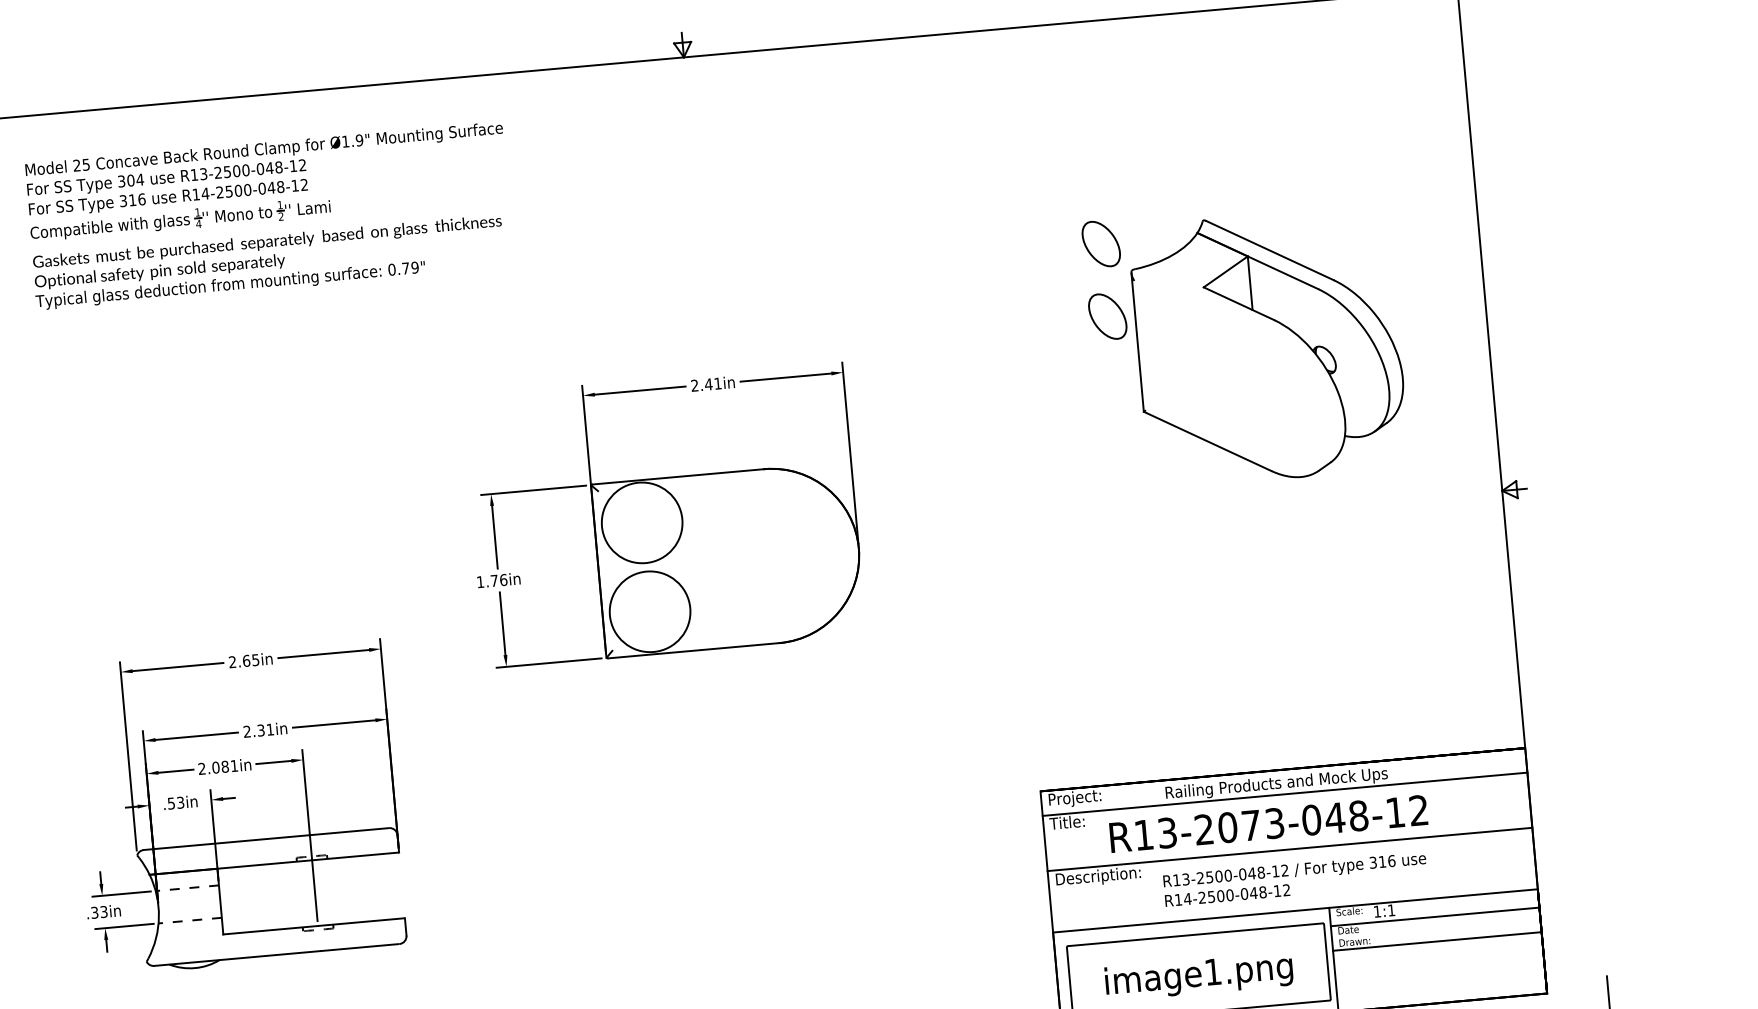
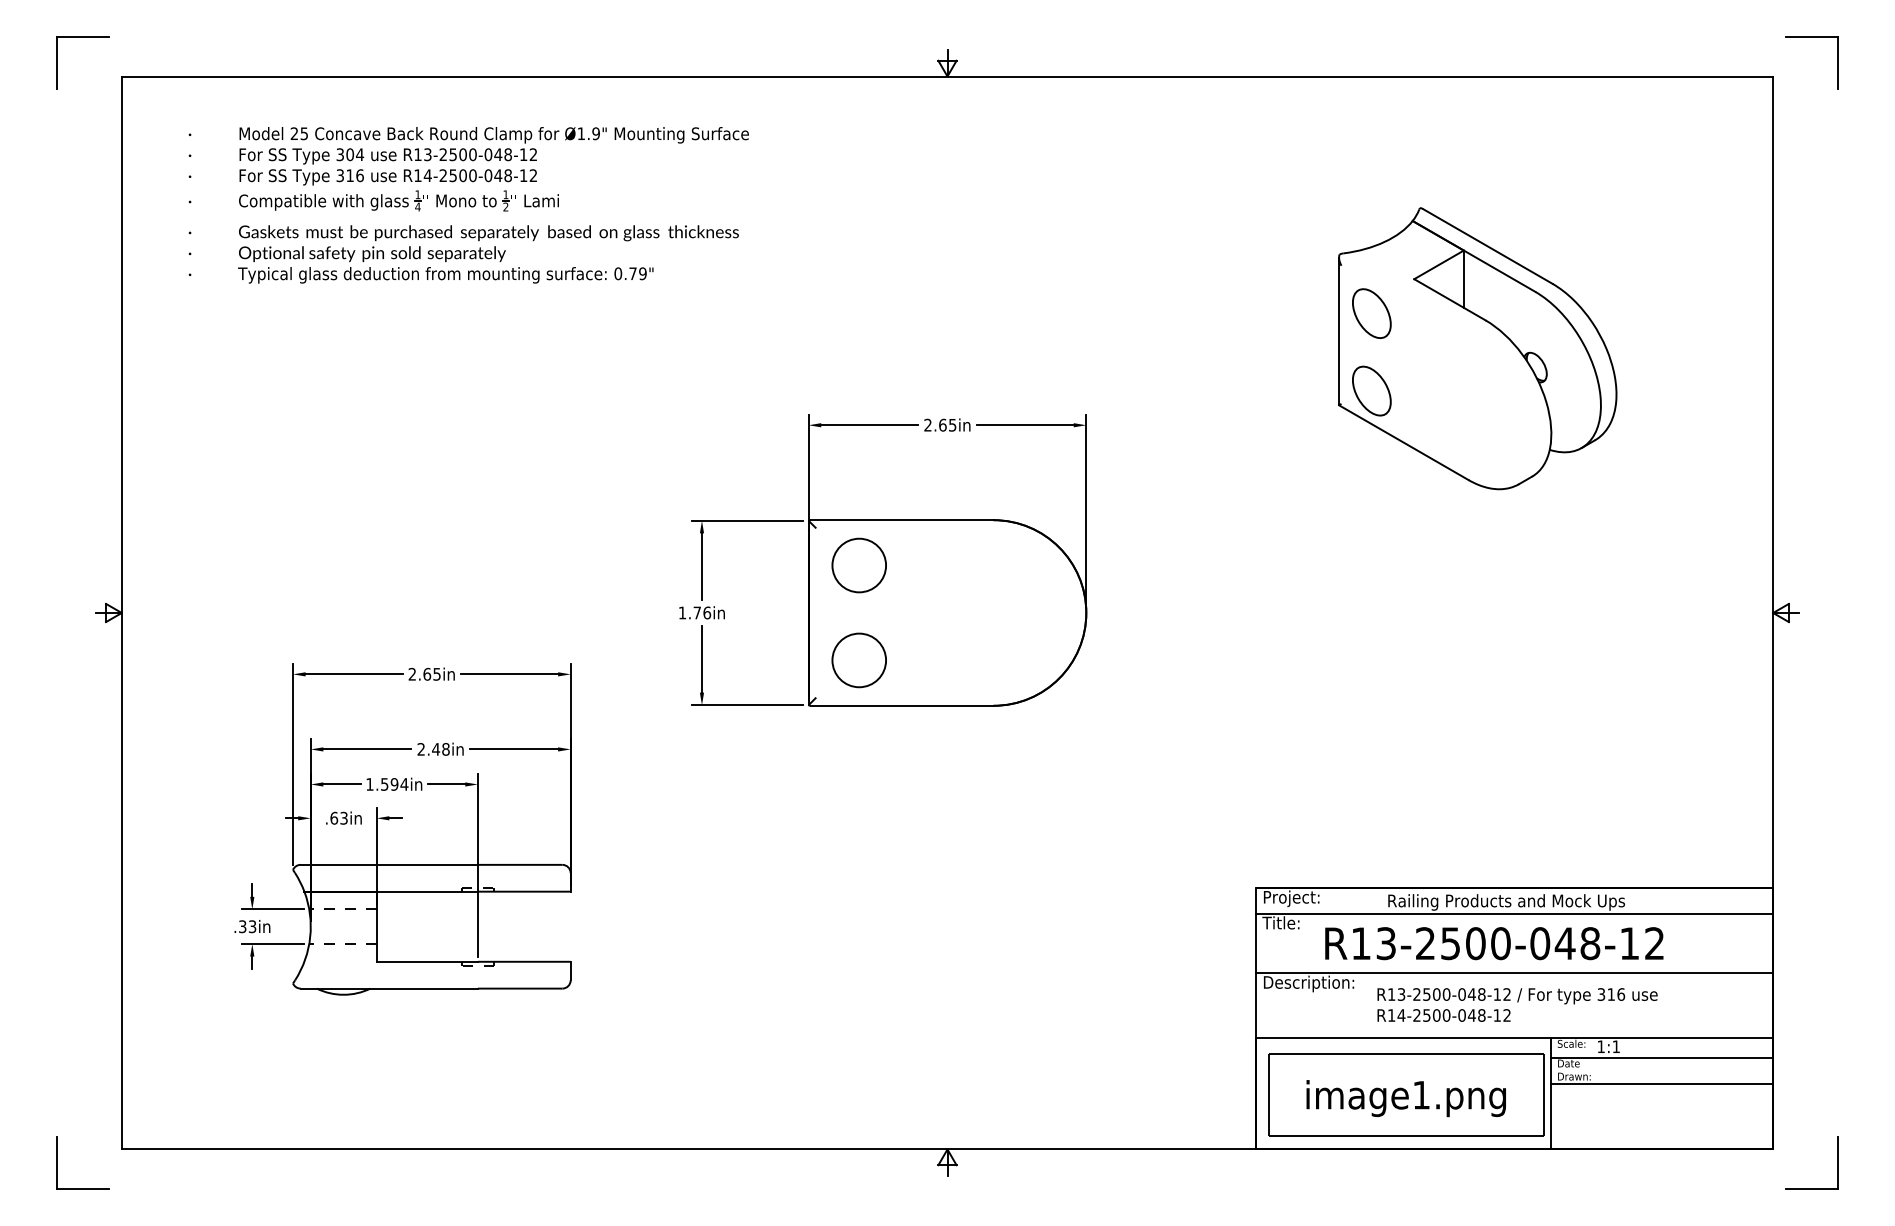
part: (1268, 347) -> (1477, 348), moved
text: (713, 383) -> (947, 424), 2.41in -> 2.65in
circle: (642, 522) -> (859, 565), size x0.62
circle: (650, 611) -> (859, 660), size x0.62
text: (265, 730) -> (440, 749), 2.31in -> 2.48in
text: (218, 767) -> (387, 784), 2.081in -> 1.594in
text: (171, 802) -> (334, 817), .53in -> .63in
text: (1251, 825) -> (1475, 943), R13-2073-048-12 -> R13-2500-048-12

